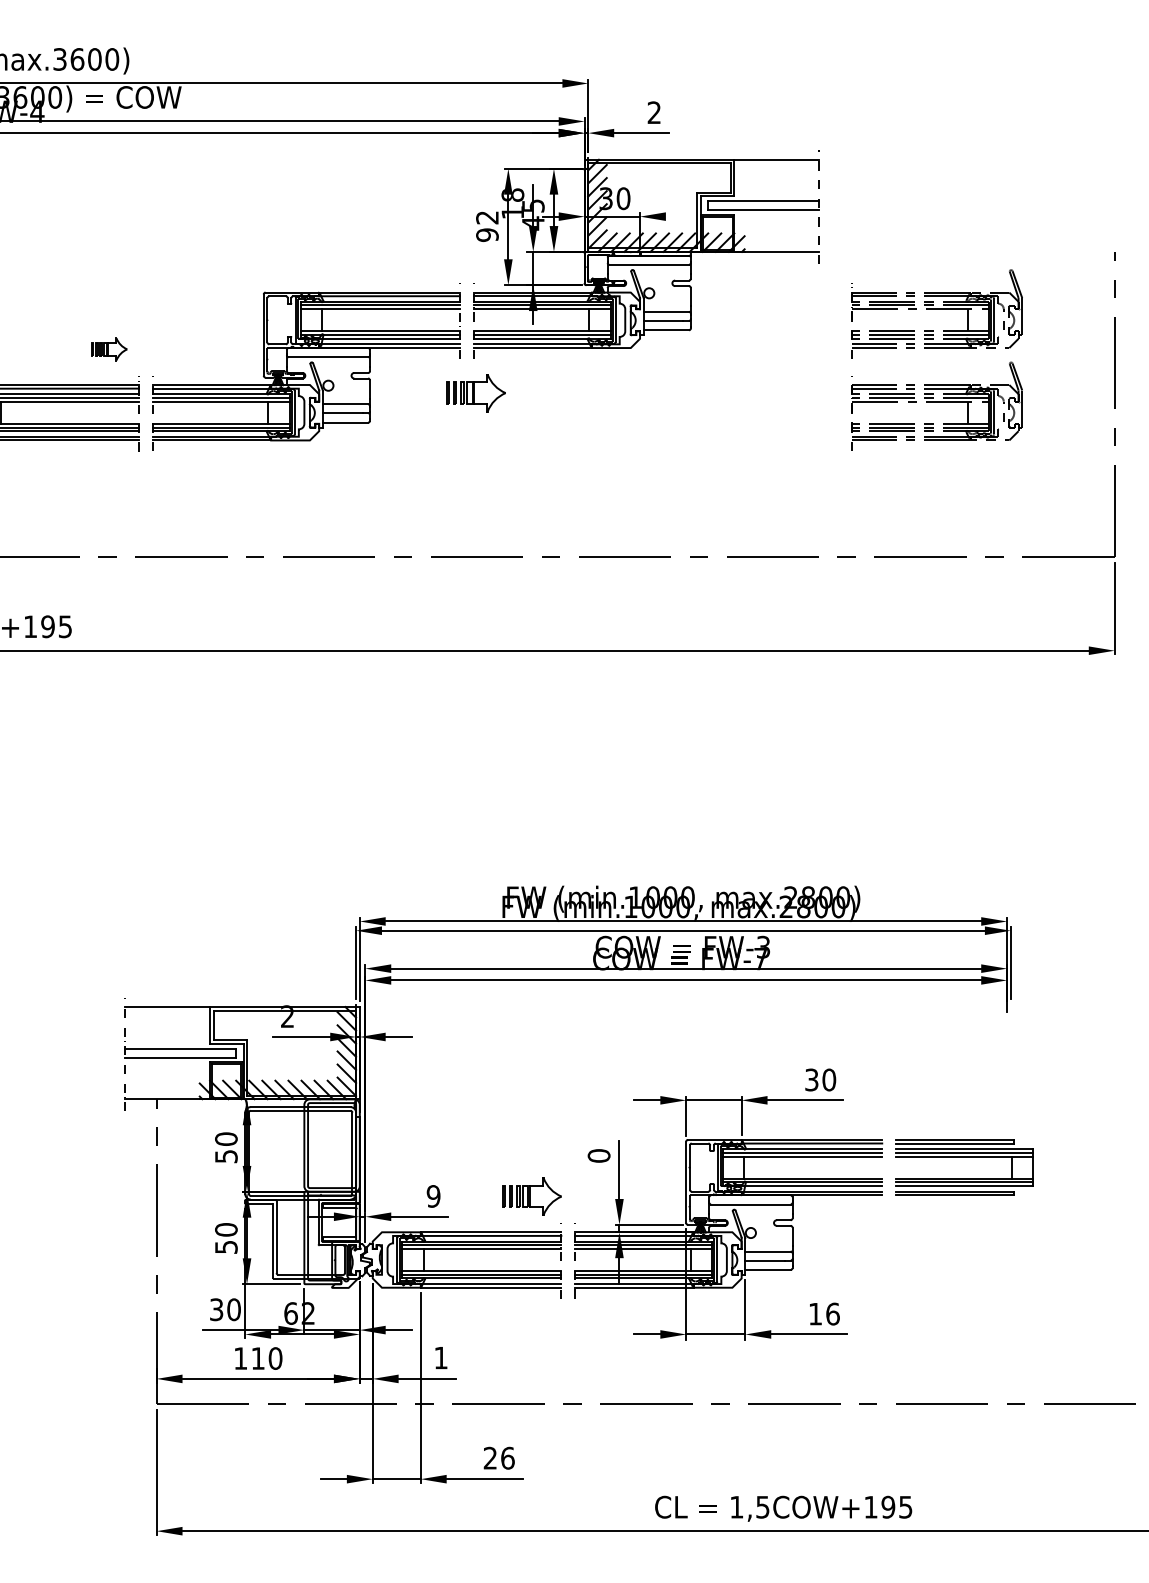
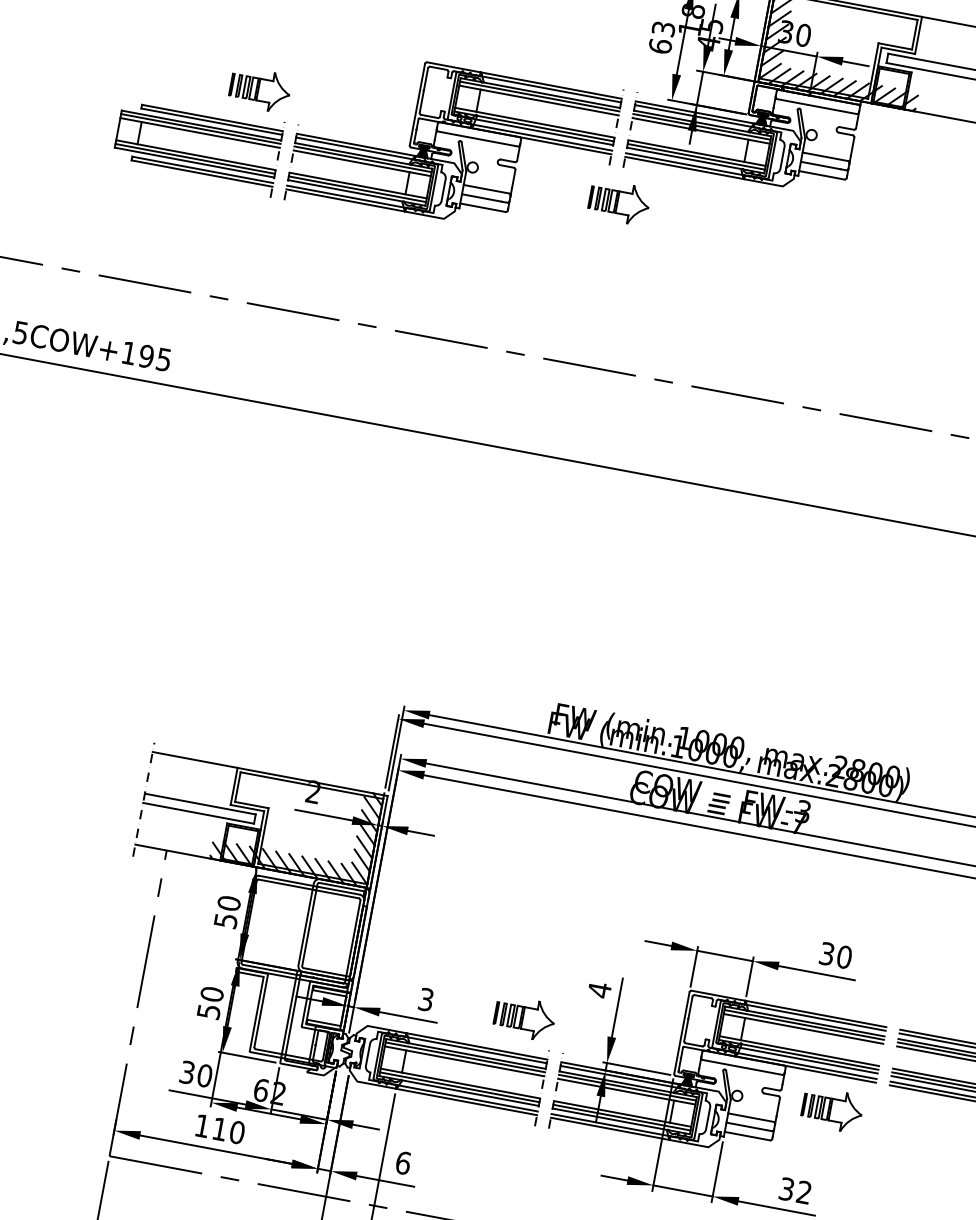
line: (678, 216) -> (855, 63), added
text: (487, 226) -> (662, 37), 92 -> 63
part: (109, 349) -> (260, 90), size x1.67
text: (598, 1155) -> (599, 989), 0 -> 4
text: (433, 1196) -> (426, 999), 9 -> 3
part: (844, 1229) -> (831, 1109), added
text: (824, 1313) -> (795, 1190), 16 -> 32
text: (441, 1357) -> (403, 1162), 1 -> 6

